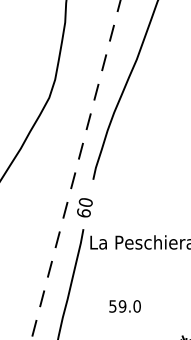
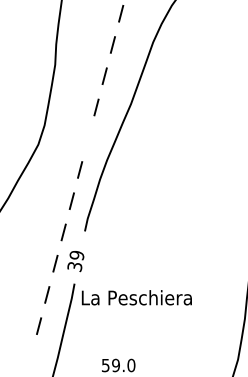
line: (96, 92) -> (88, 138), removed
text: (84, 208) -> (75, 261), 60 -> 39
line: (41, 298) -> (30, 357), removed

